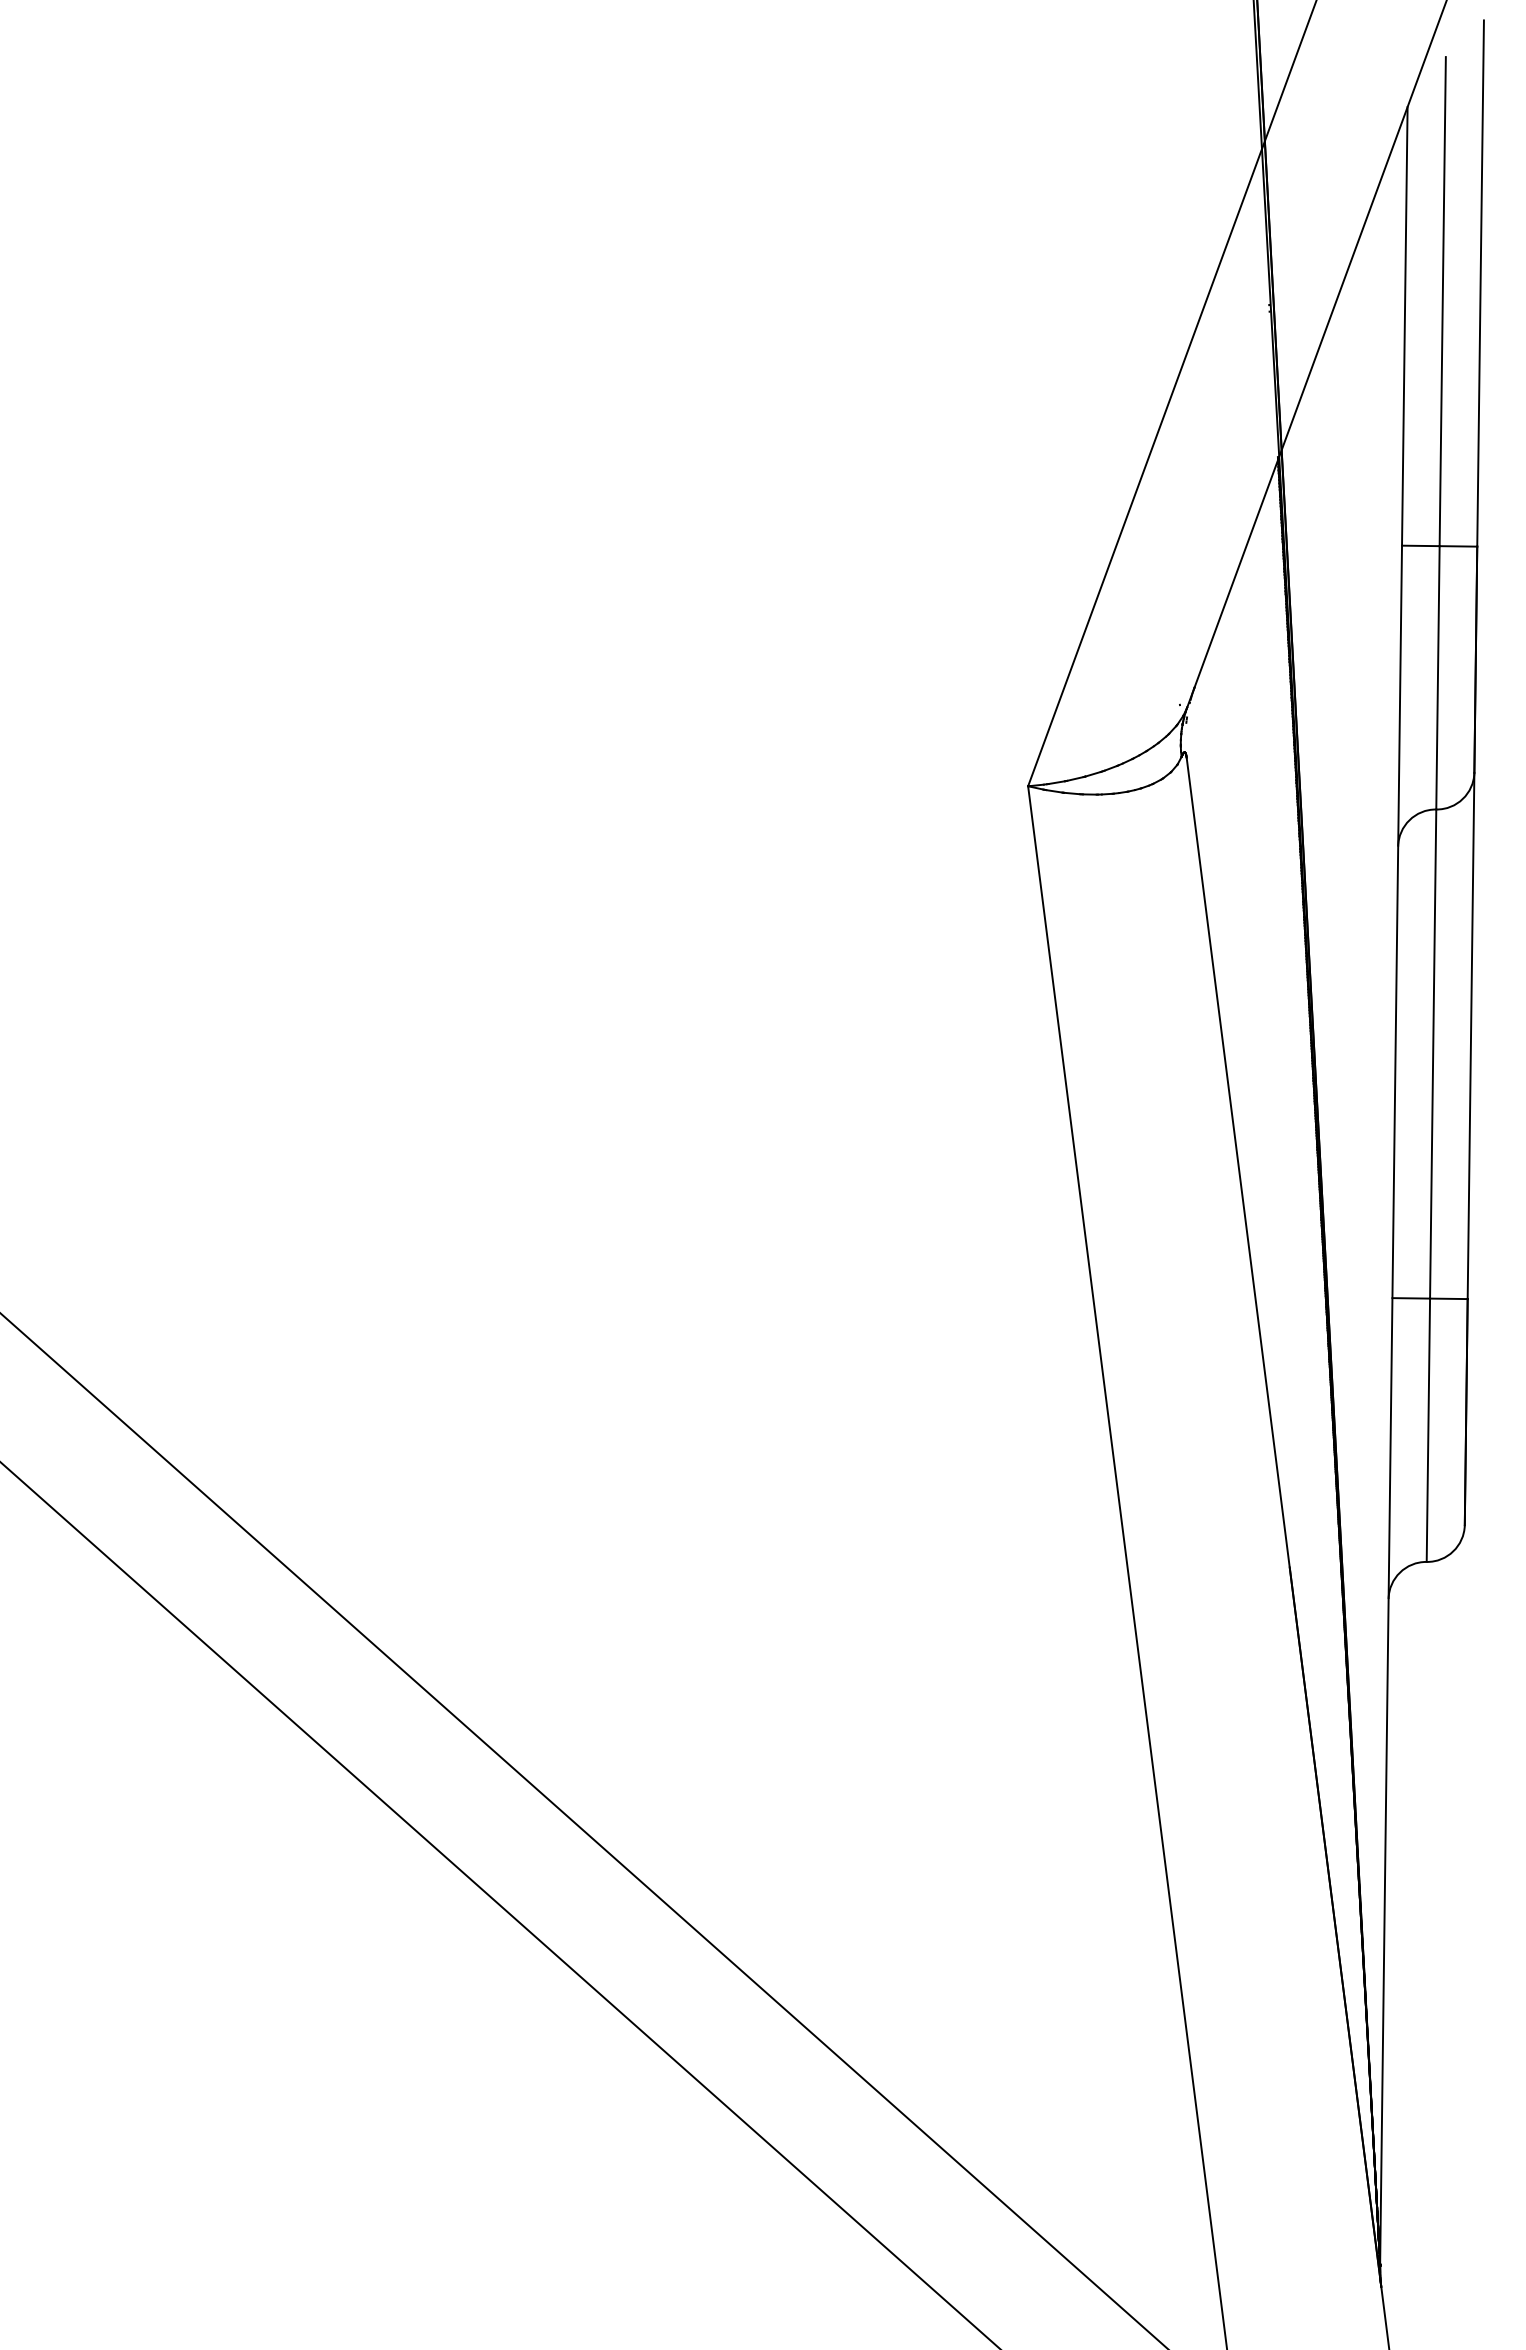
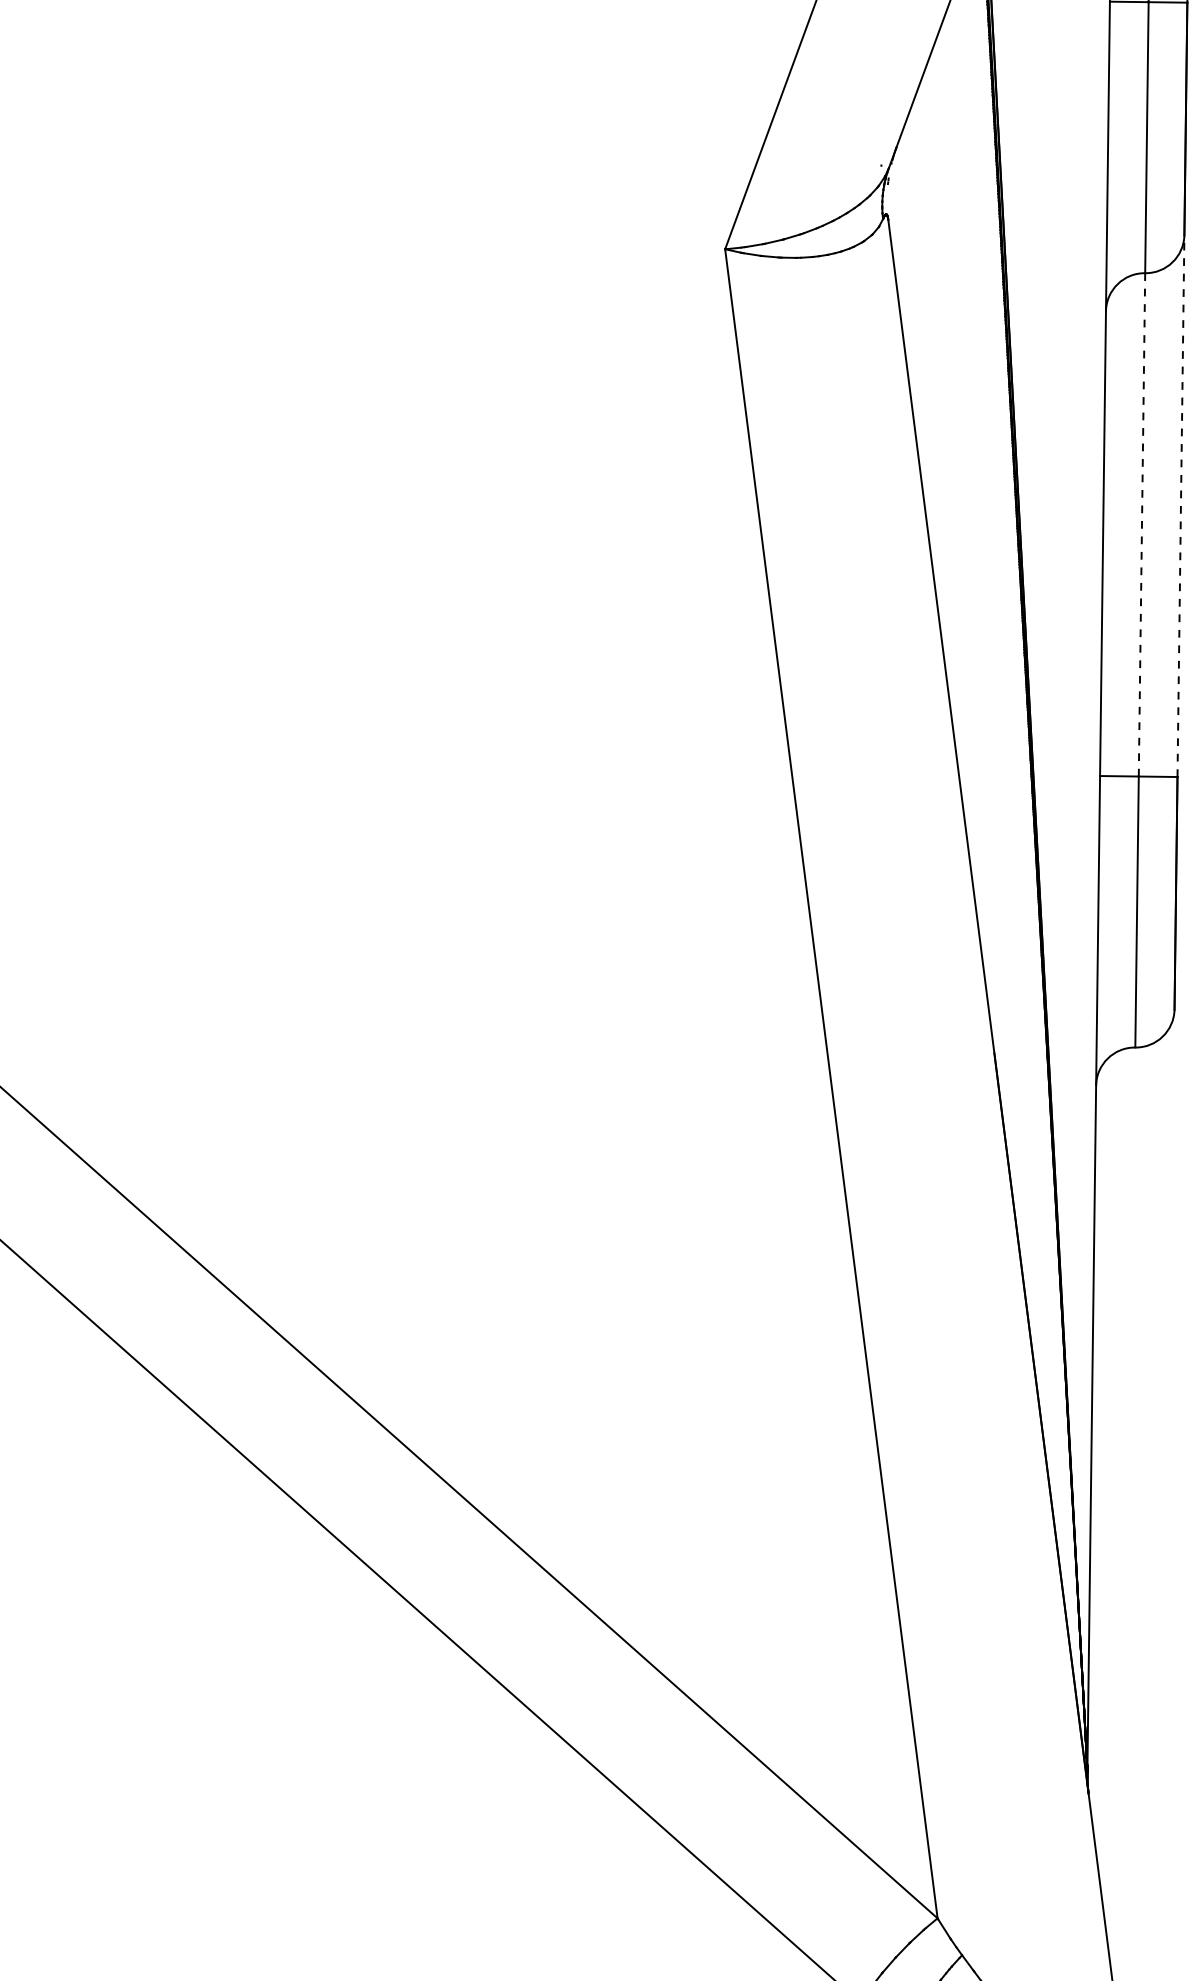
line: (1471, 1035) -> (1181, 505), solid -> dashed
line: (1433, 1054) -> (1142, 525), solid -> dashed

